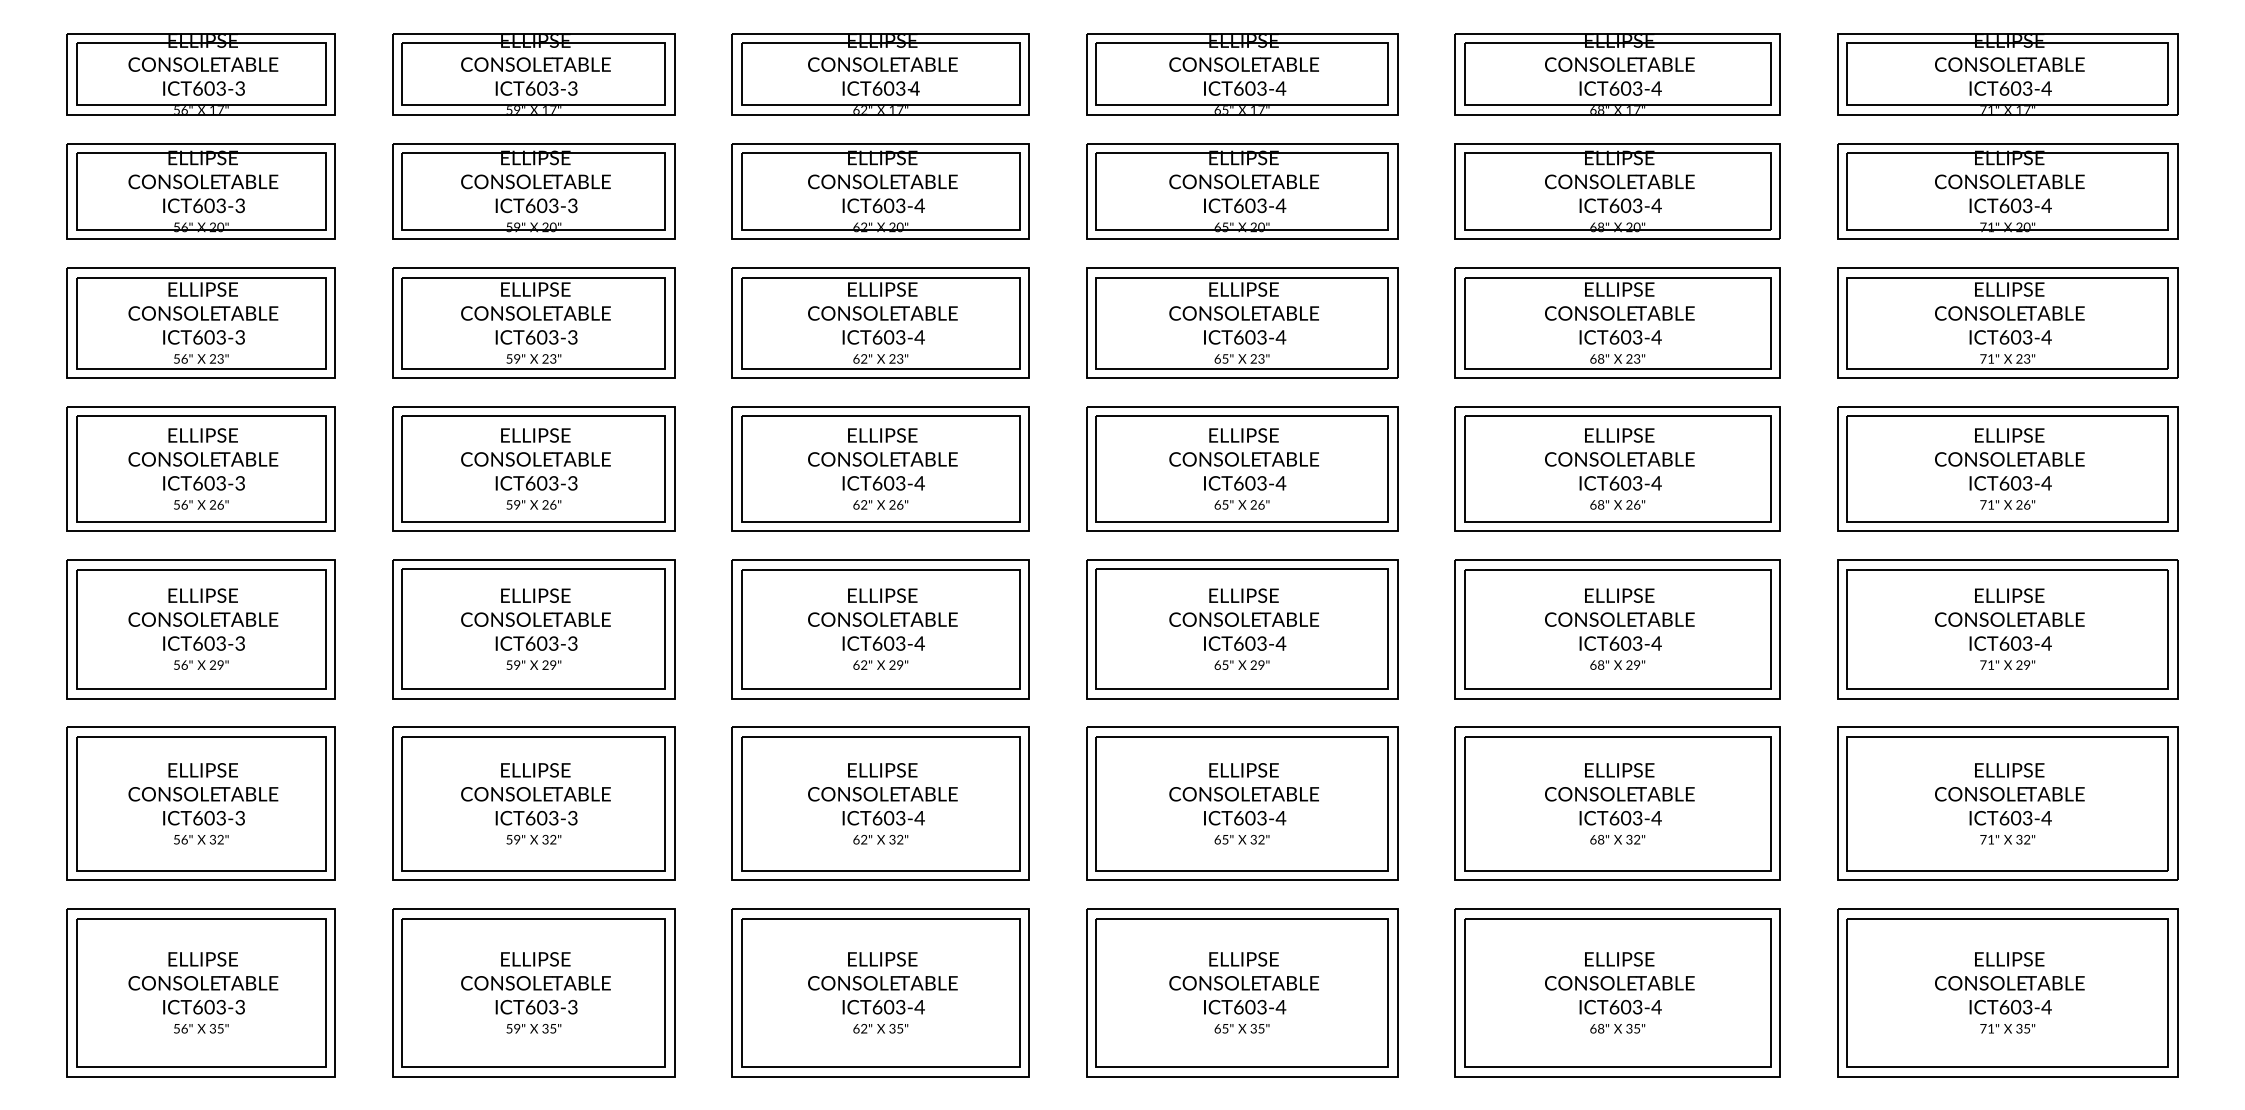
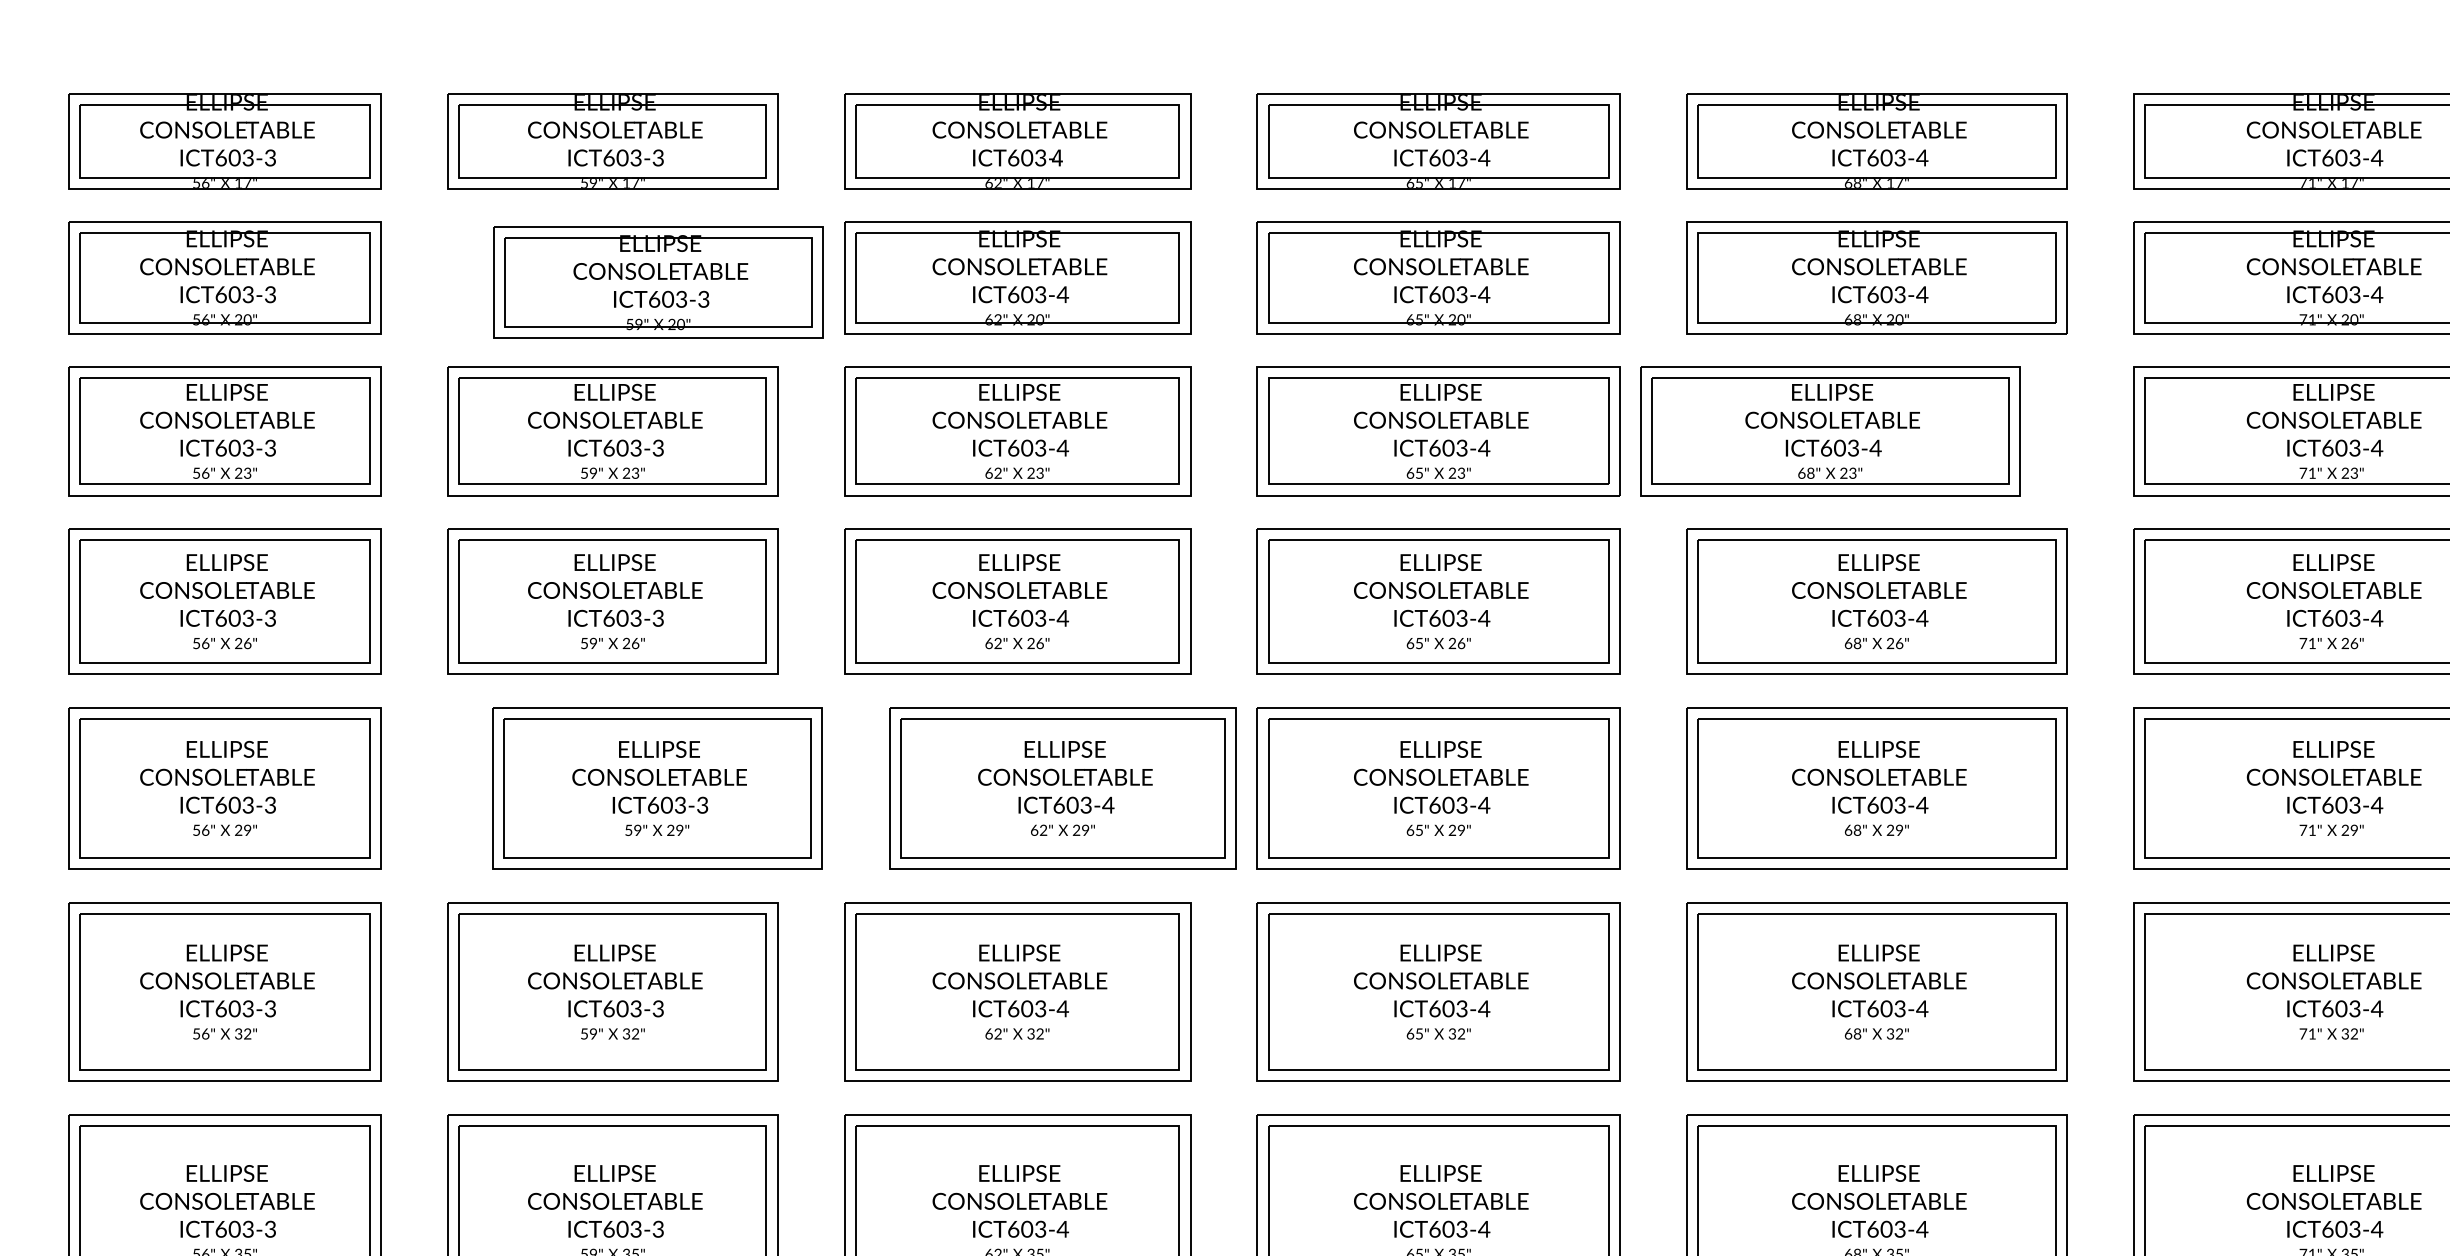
part: (533, 191) -> (657, 282), moved
part: (1617, 322) -> (1829, 430), moved
part: (533, 629) -> (656, 788), moved
part: (880, 629) -> (1062, 788), moved

